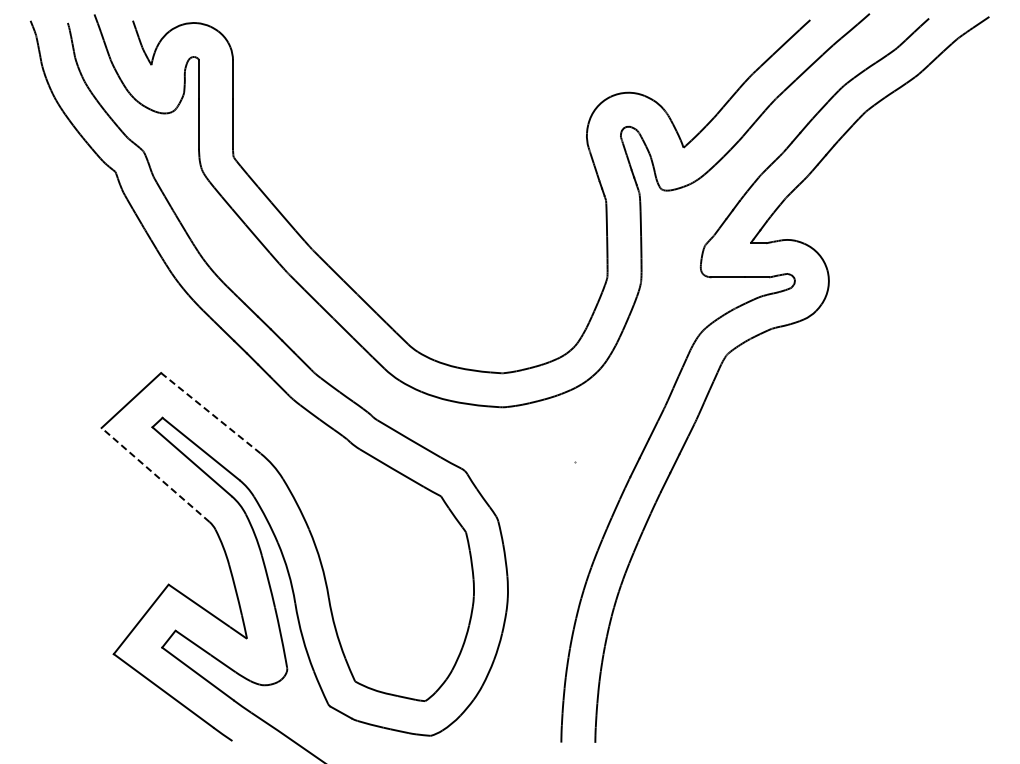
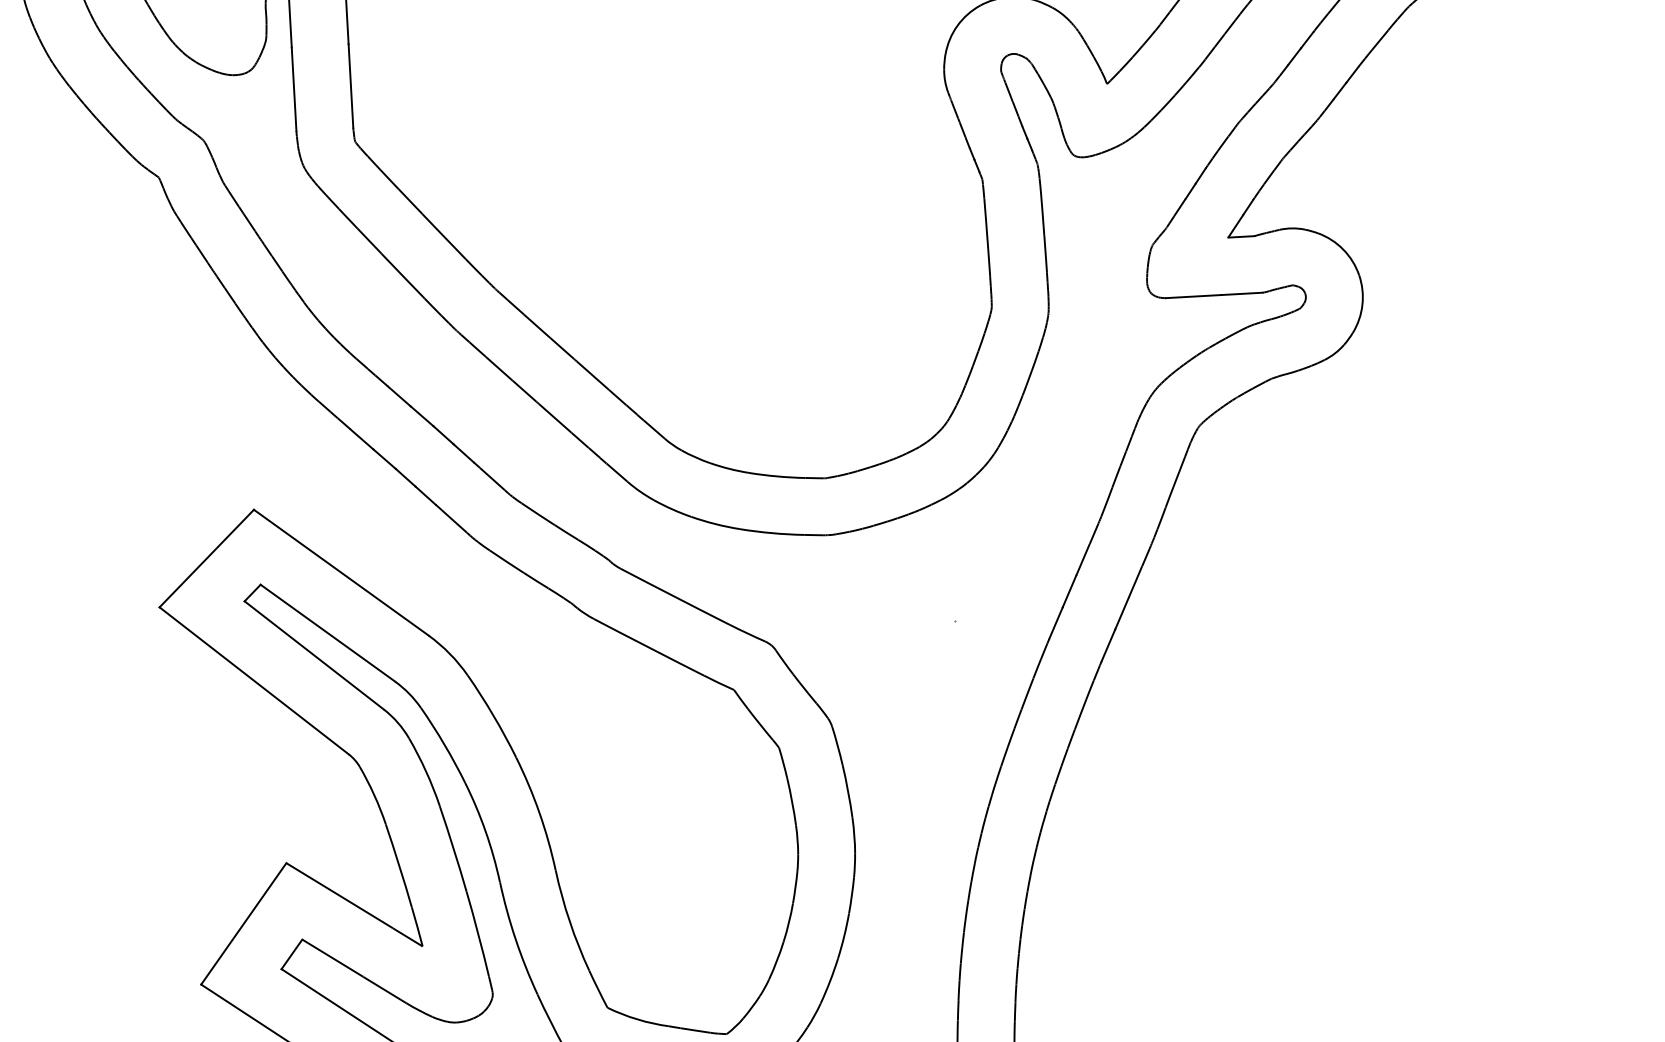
line: (211, 413) -> (342, 572), dashed -> solid
line: (155, 475) -> (254, 681), dashed -> solid

